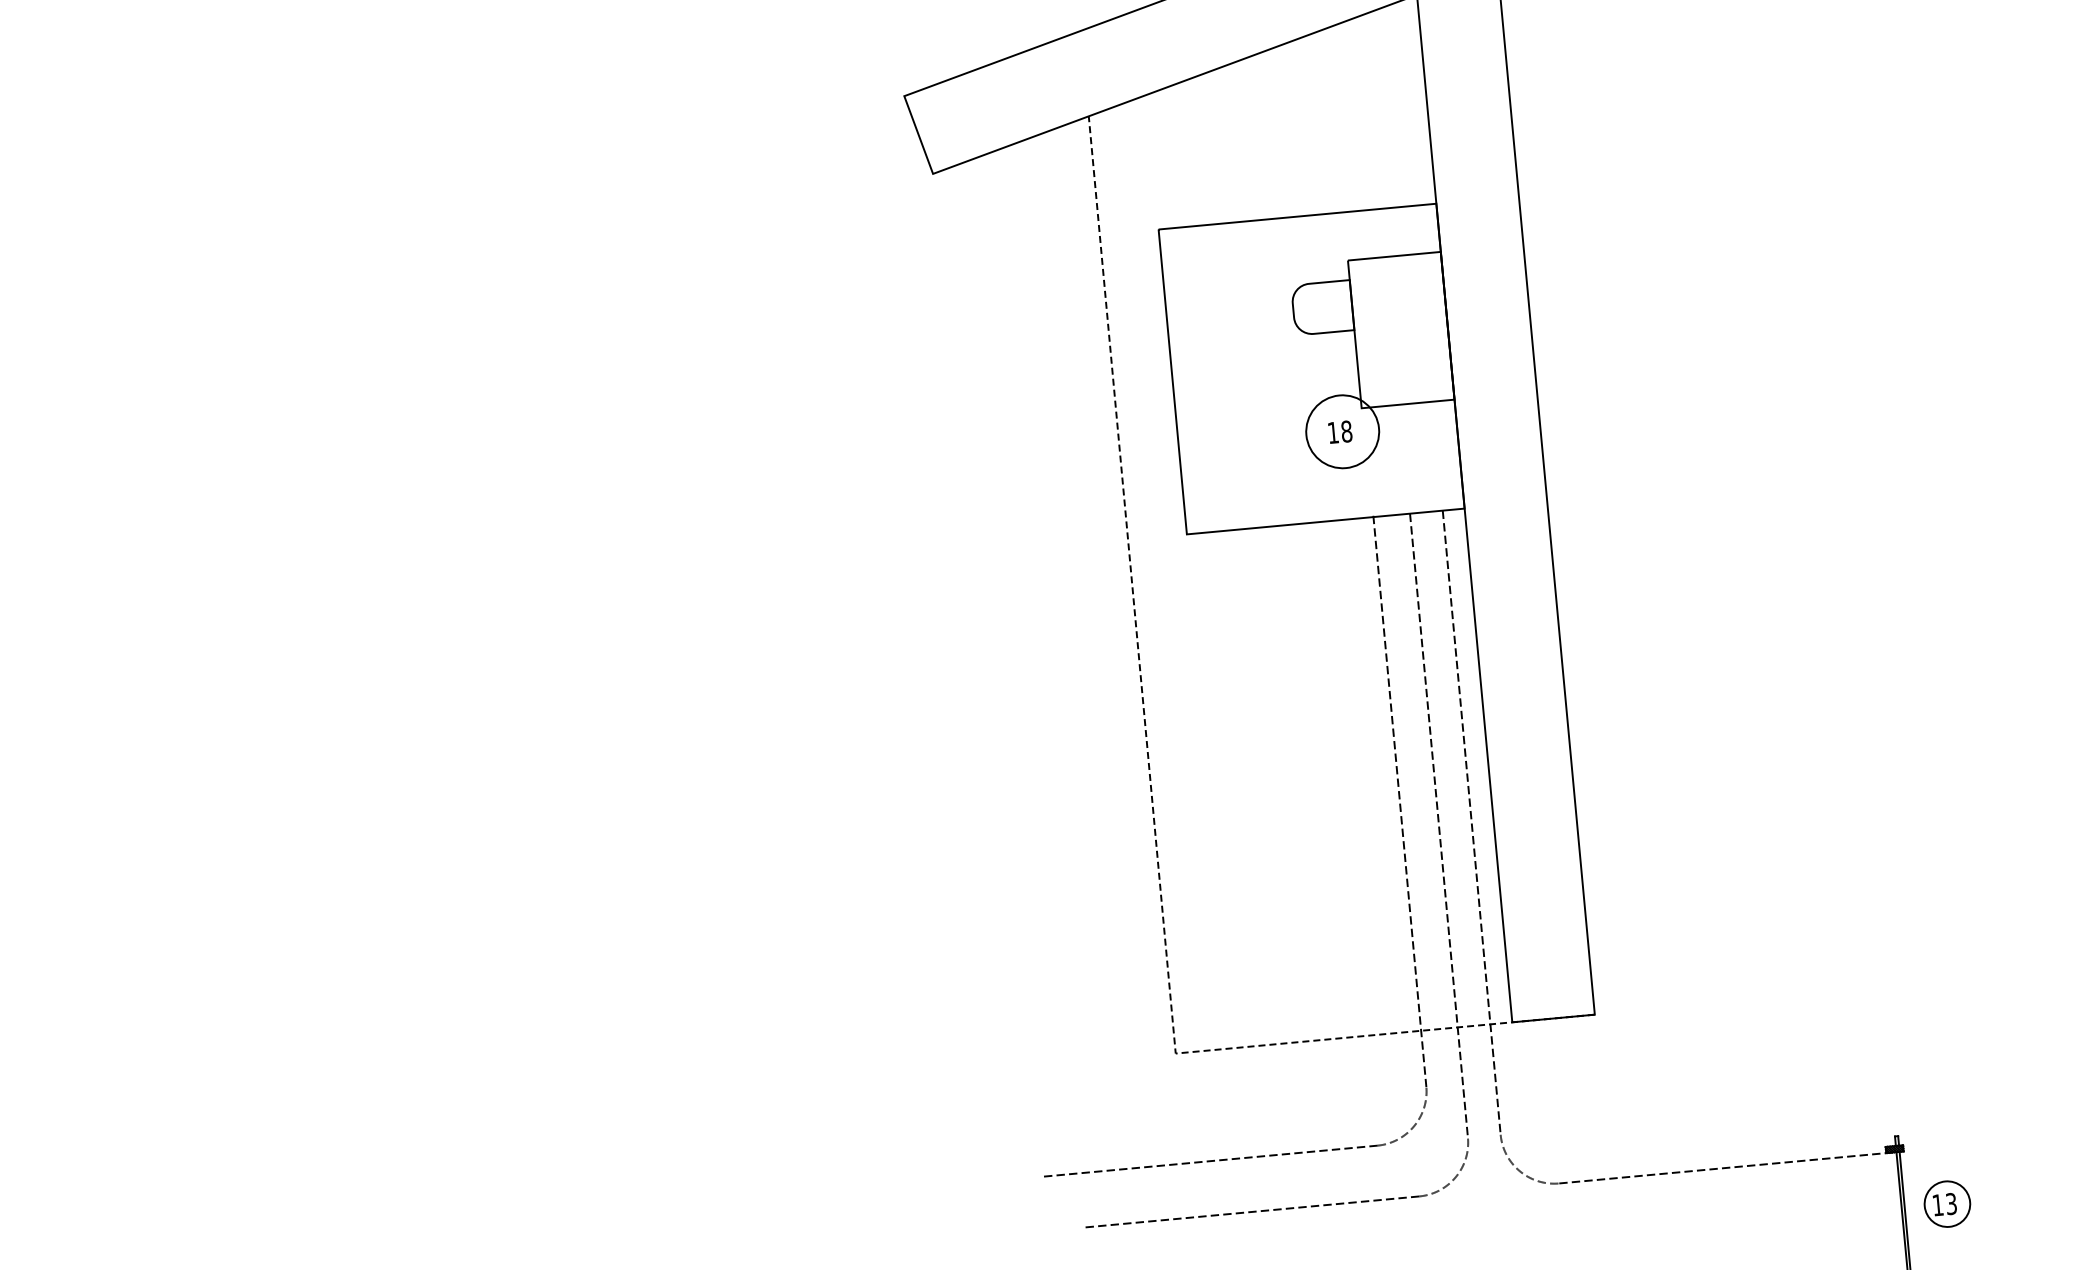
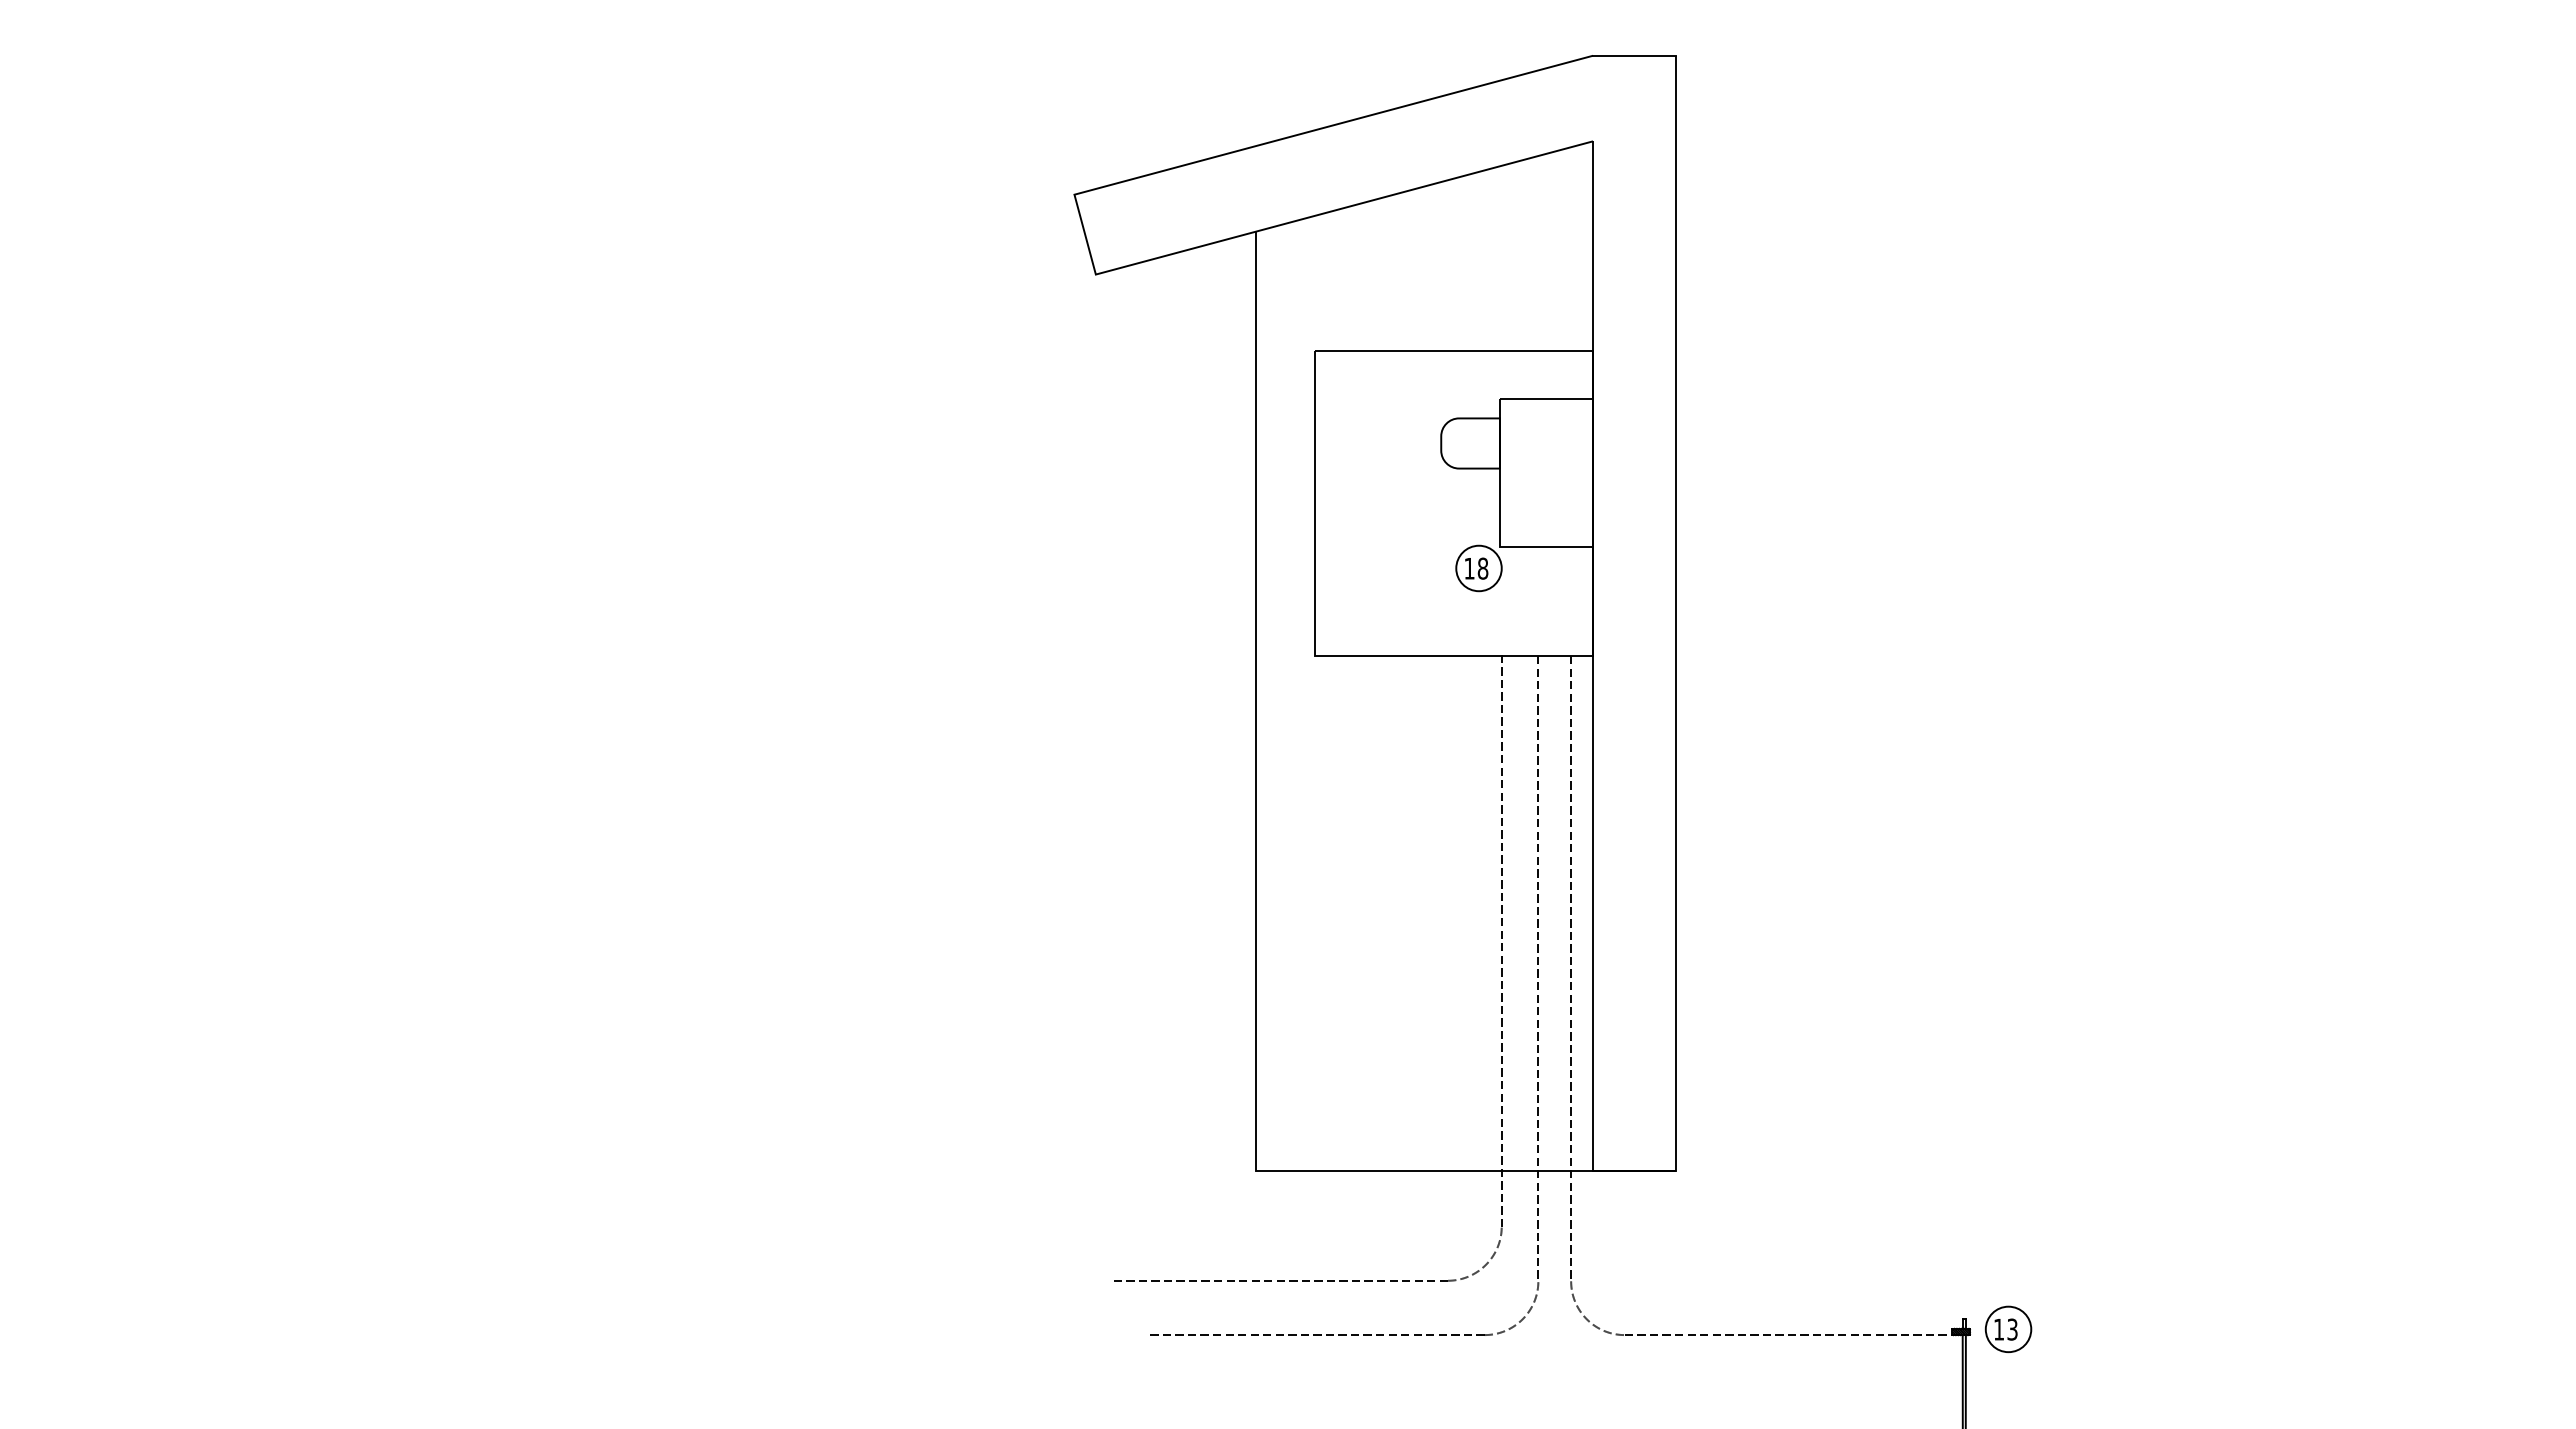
circle: (1342, 431) -> (1478, 568), size x0.62
line: (1151, 793) -> (1255, 910), dashed -> solid
part: (1947, 1203) -> (2008, 1328), moved

